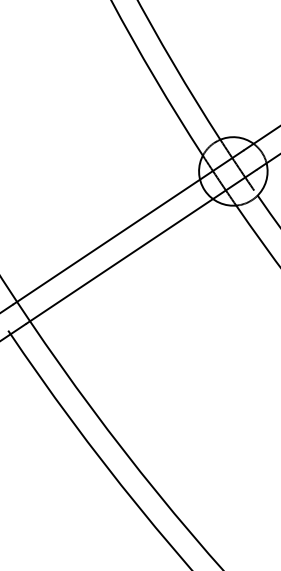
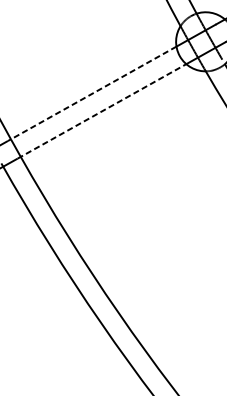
line: (106, 242) -> (91, 94), solid -> dashed
line: (120, 261) -> (102, 111), solid -> dashed

